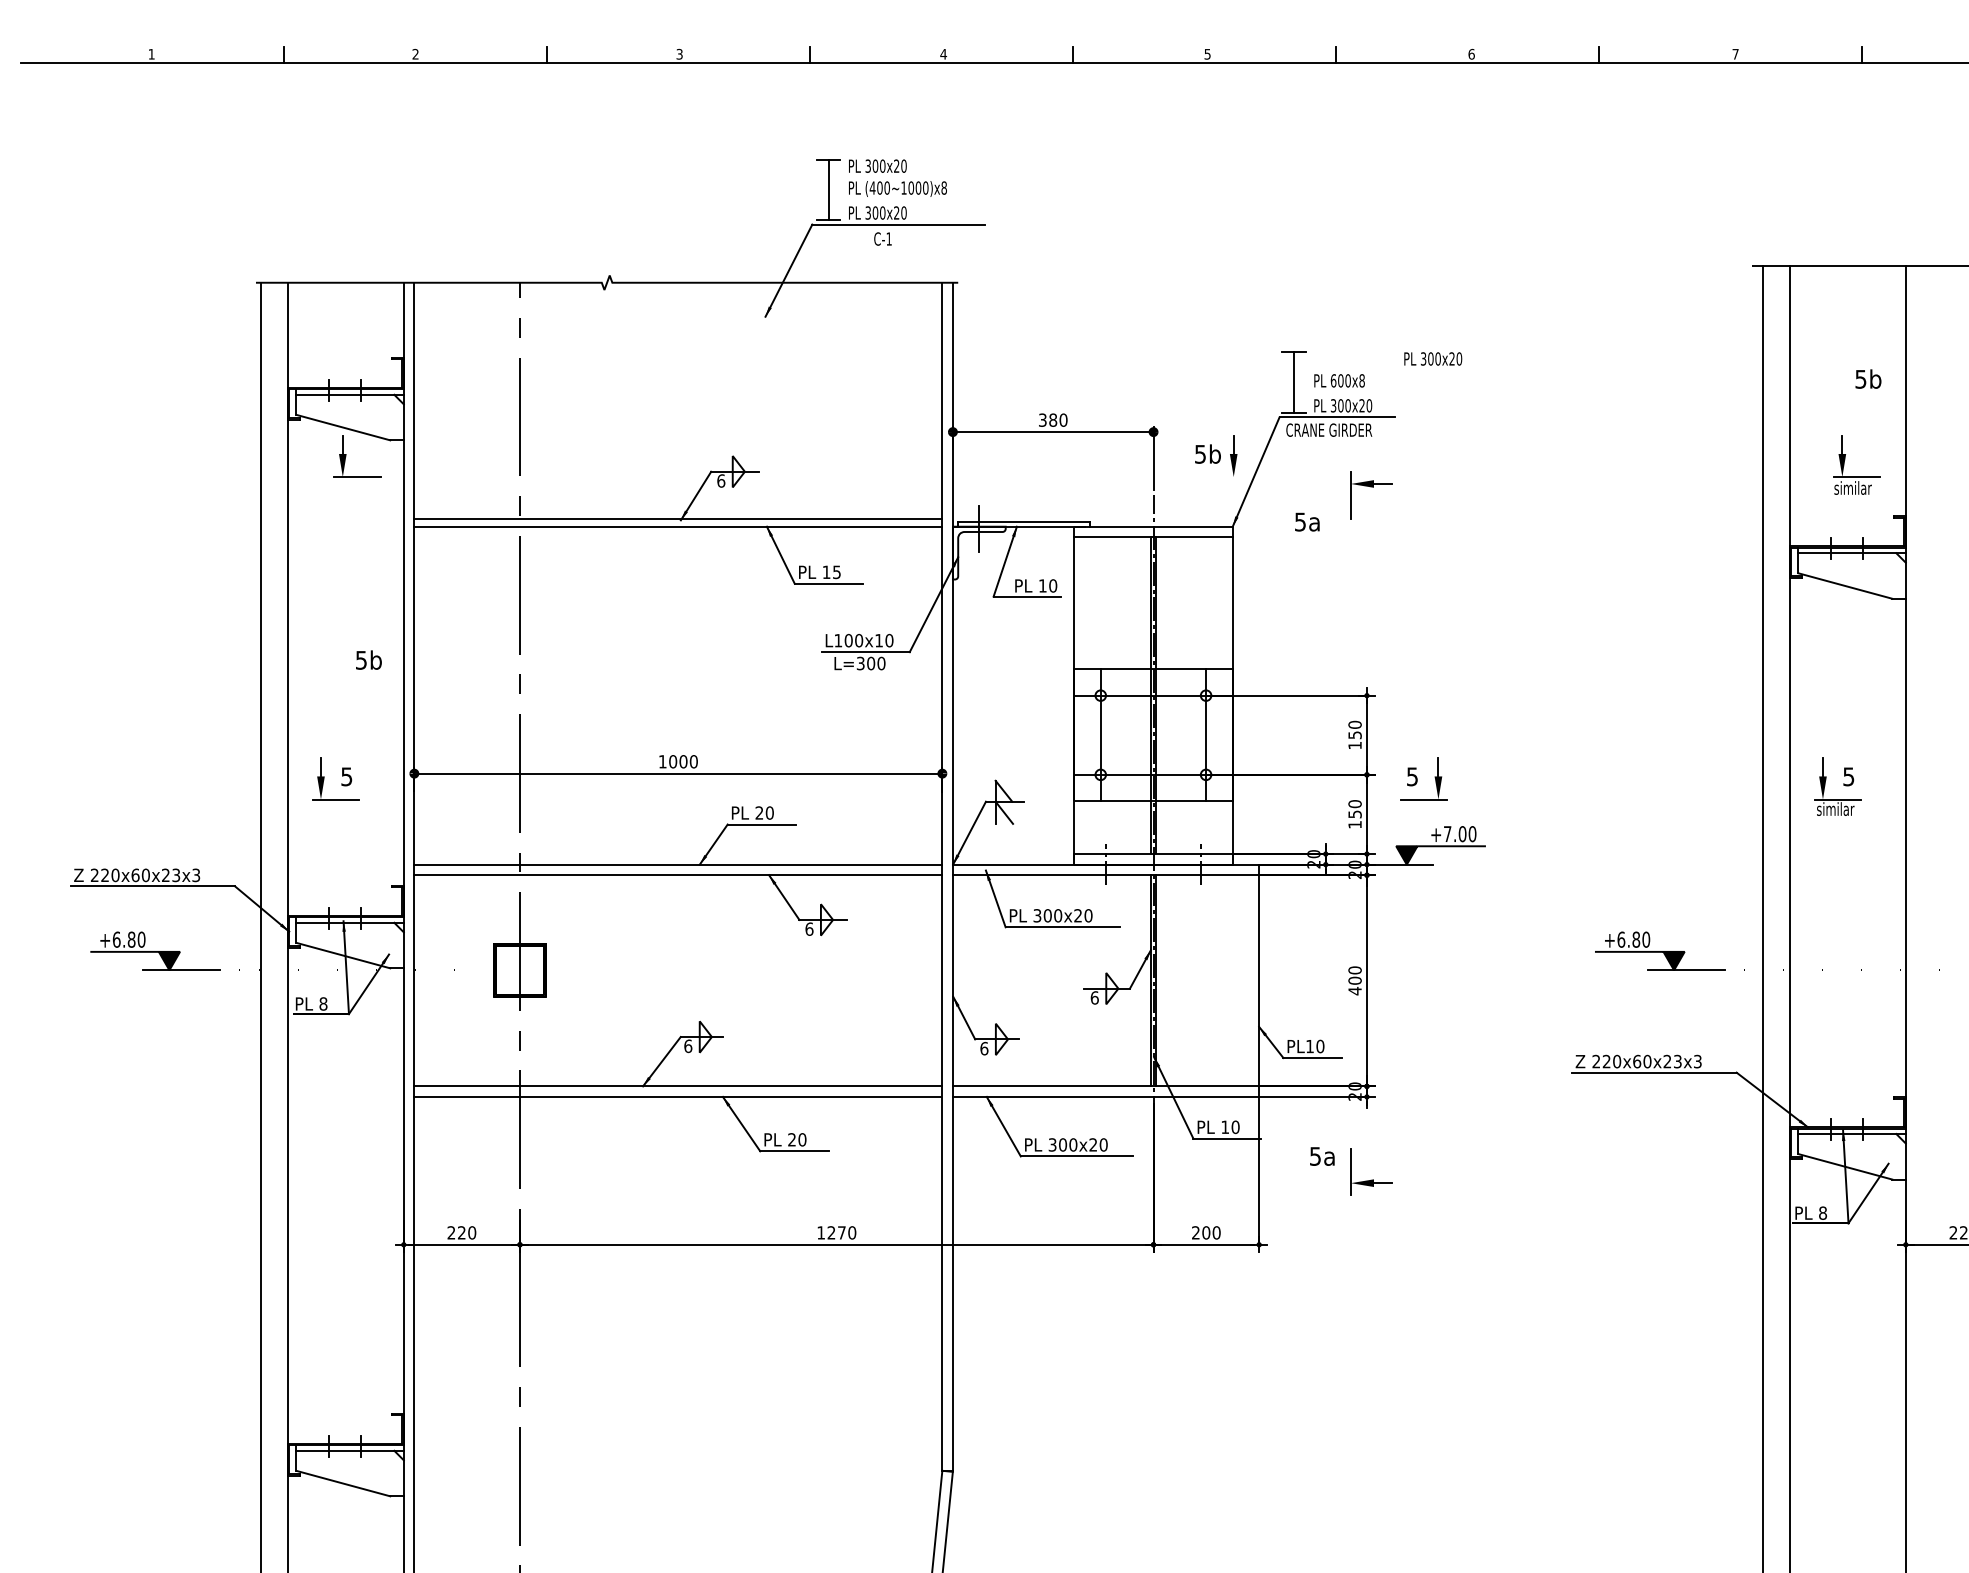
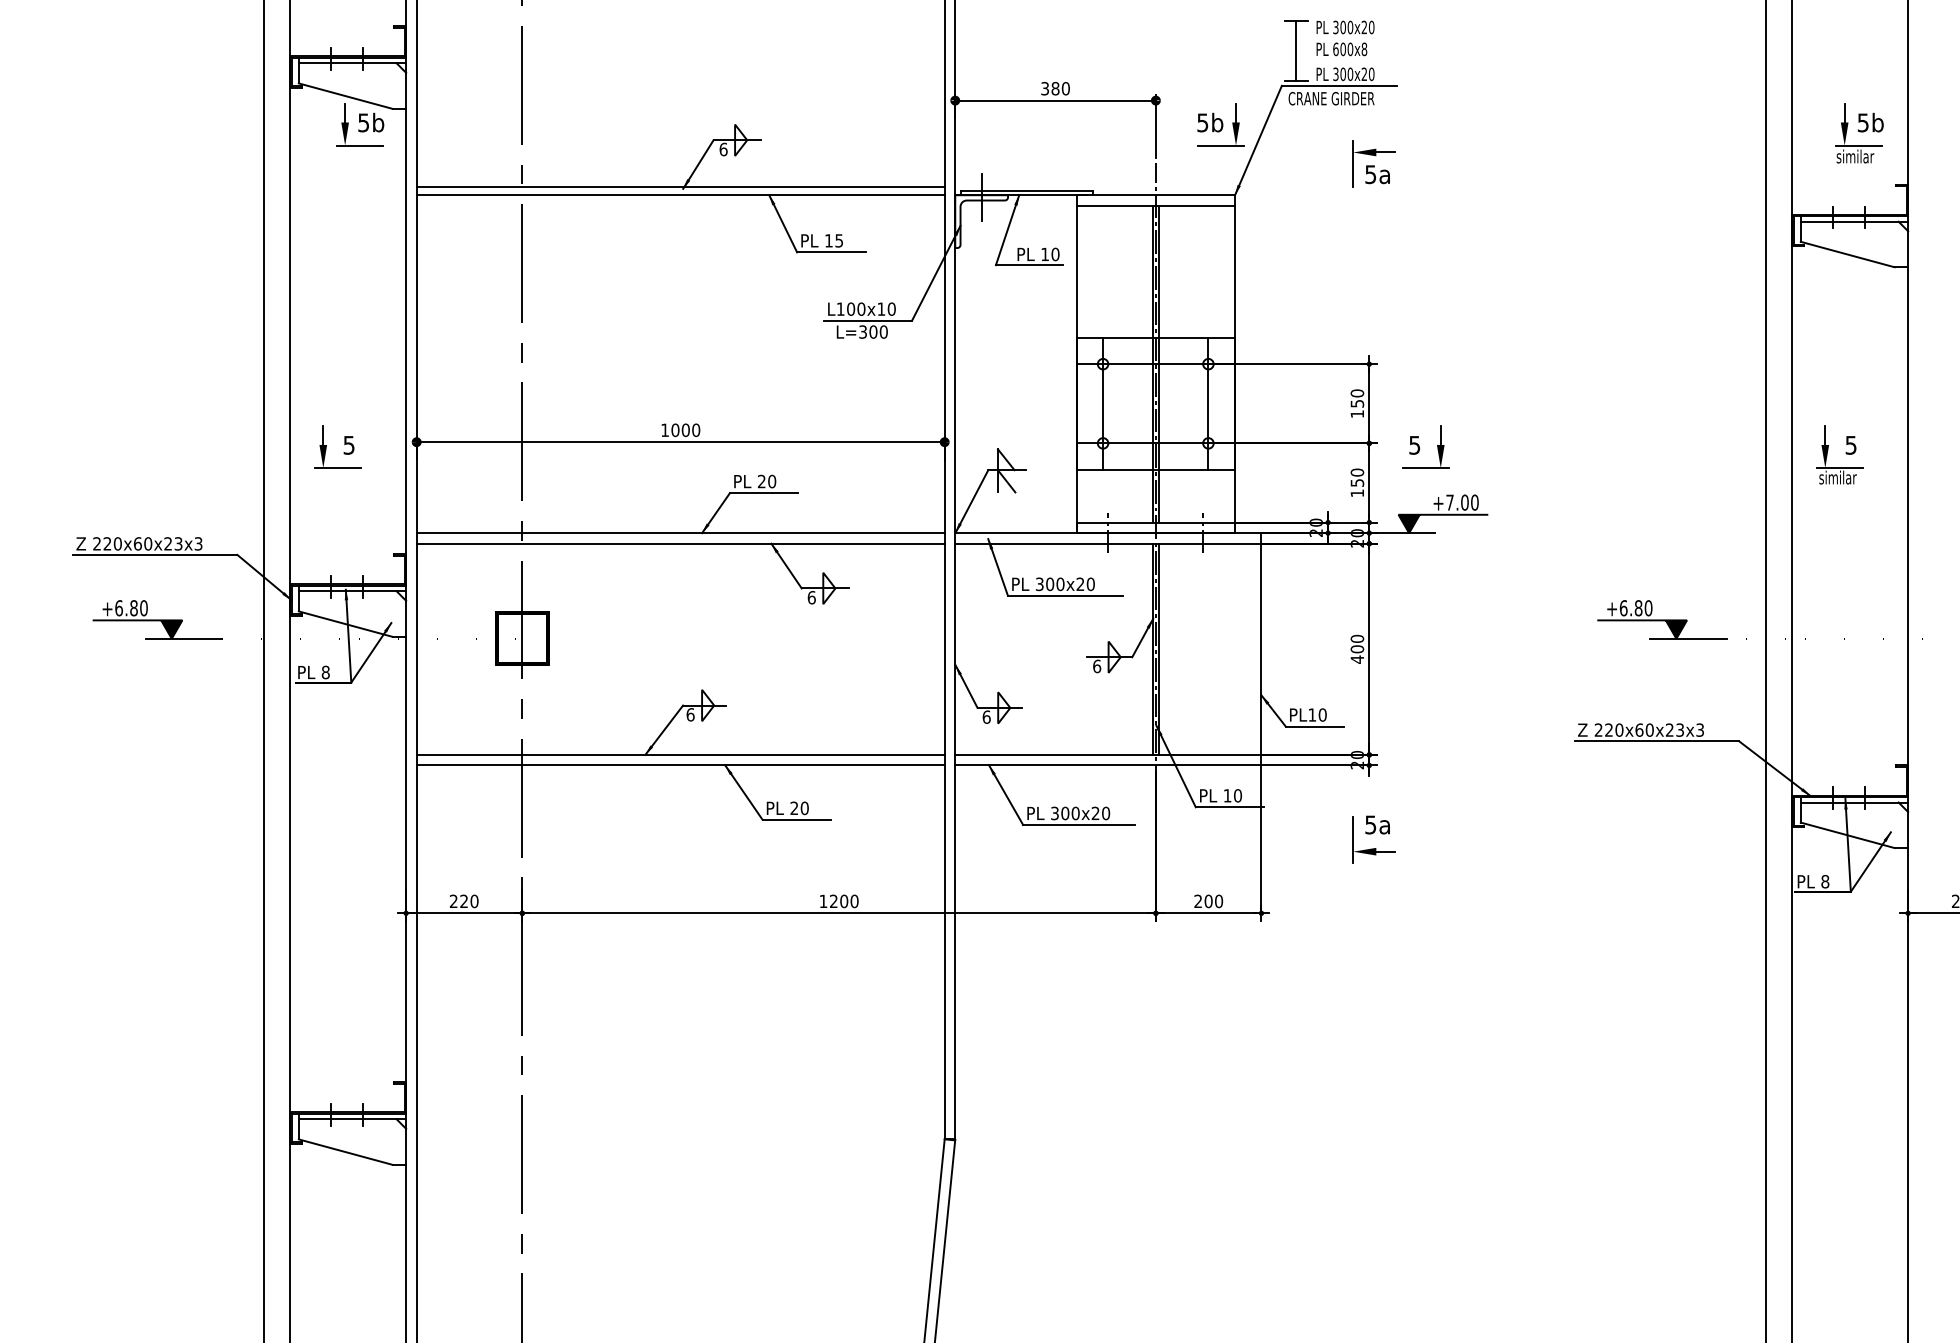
text: (1433, 358) -> (1345, 27), moved
text: (1868, 378) -> (1870, 122), moved
line: (1218, 477) -> (1220, 146), added
text: (1307, 521) -> (1377, 174), moved
text: (368, 659) -> (370, 122), moved
text: (1322, 1156) -> (1377, 825), moved
text: (841, 1232) -> (843, 901), 1270 -> 1200

